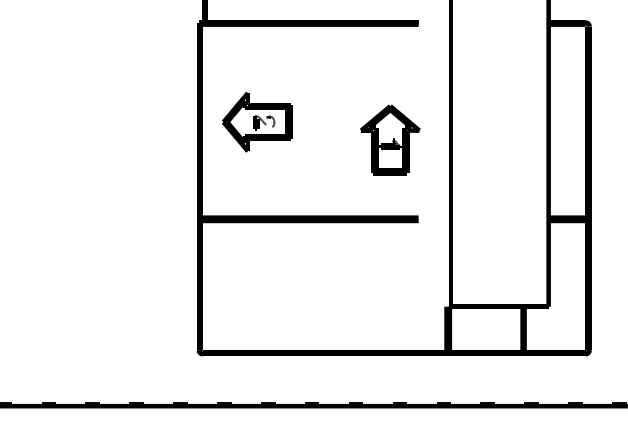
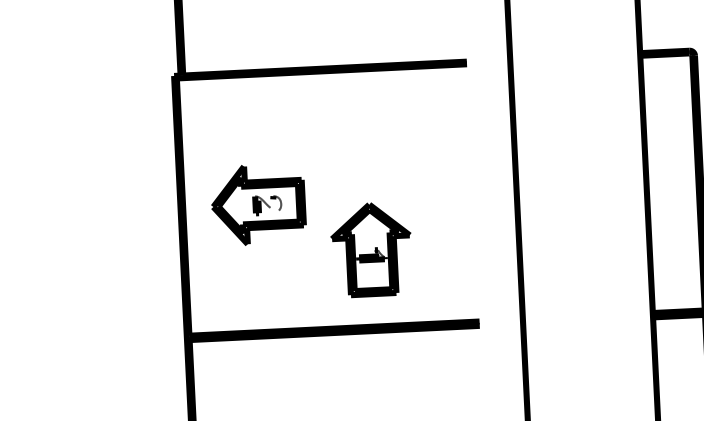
part: (390, 139) -> (371, 249), moved

